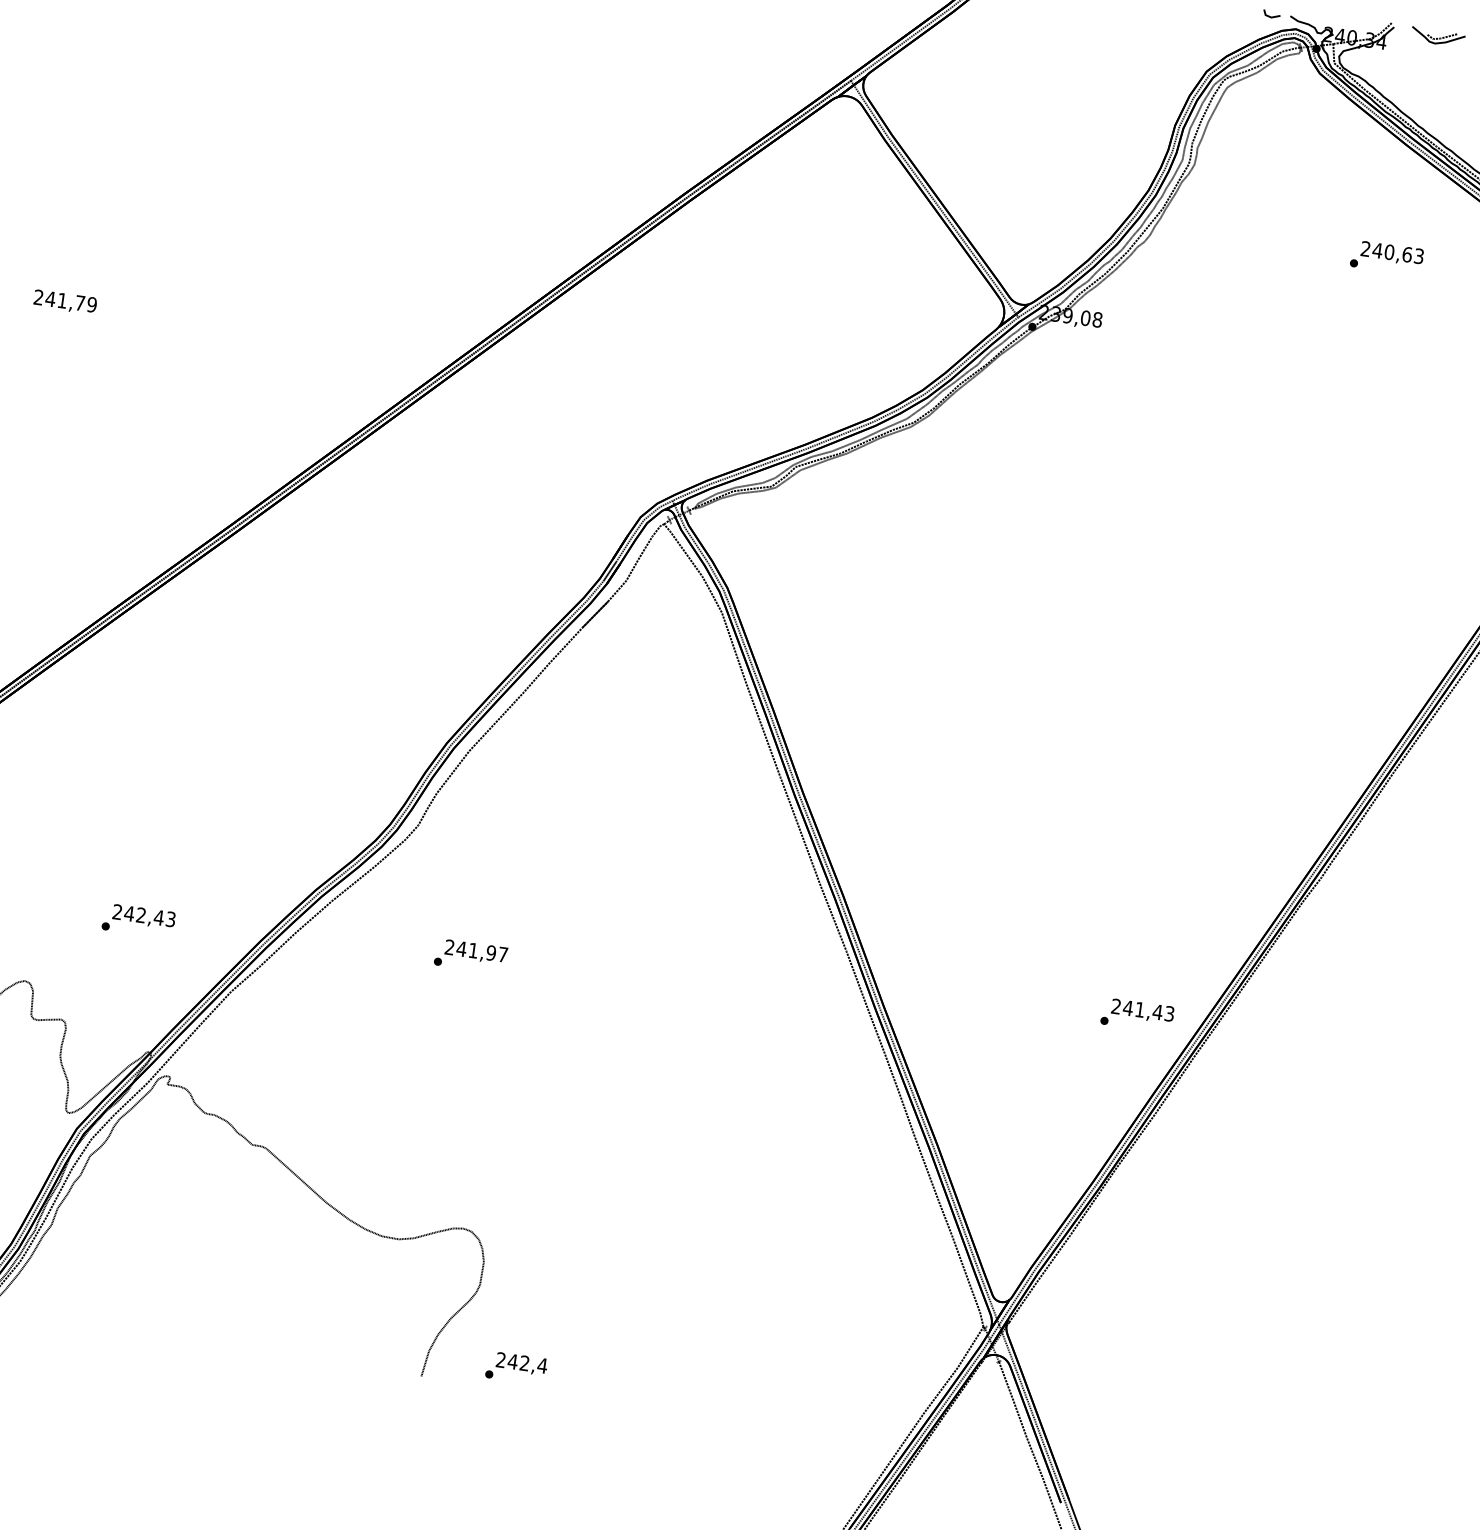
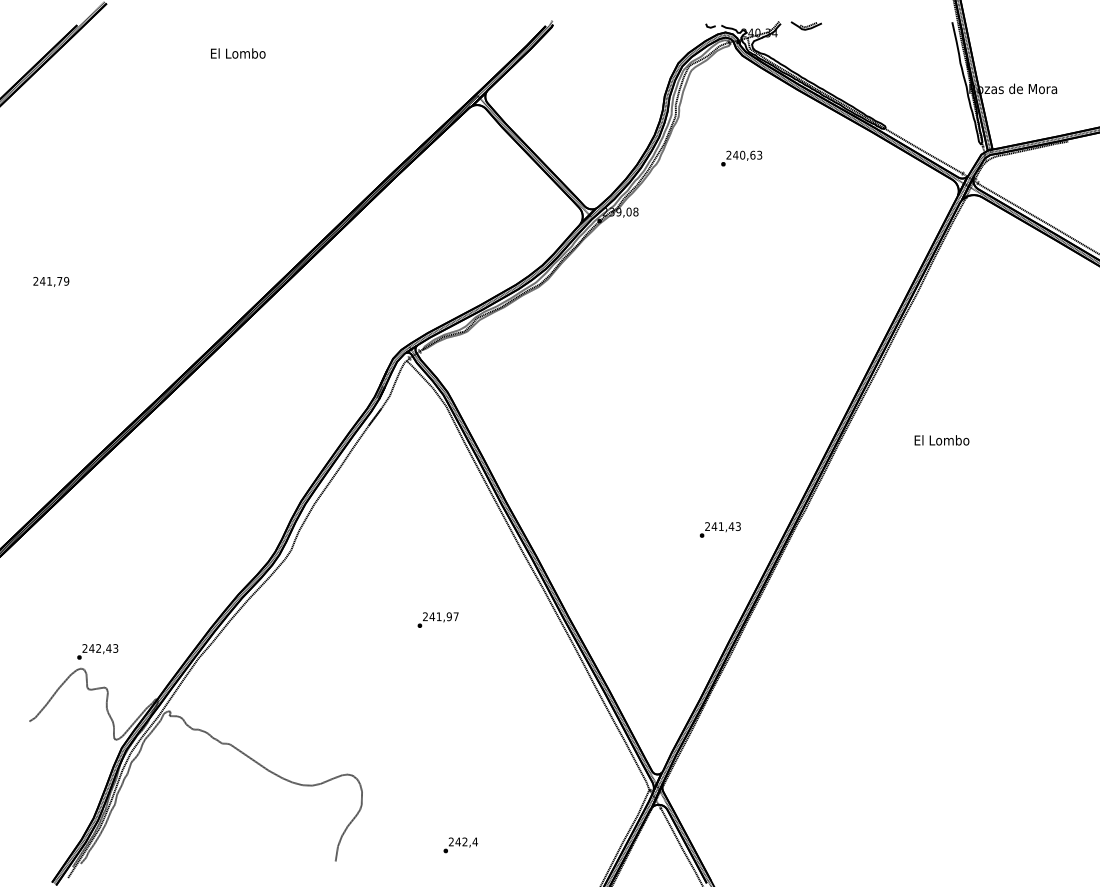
text: (1386, 257) -> (741, 158), moved
text: (138, 920) -> (97, 651), moved
text: (470, 955) -> (437, 619), moved
text: (1136, 1014) -> (719, 529), moved
text: (516, 1368) -> (460, 845), moved

